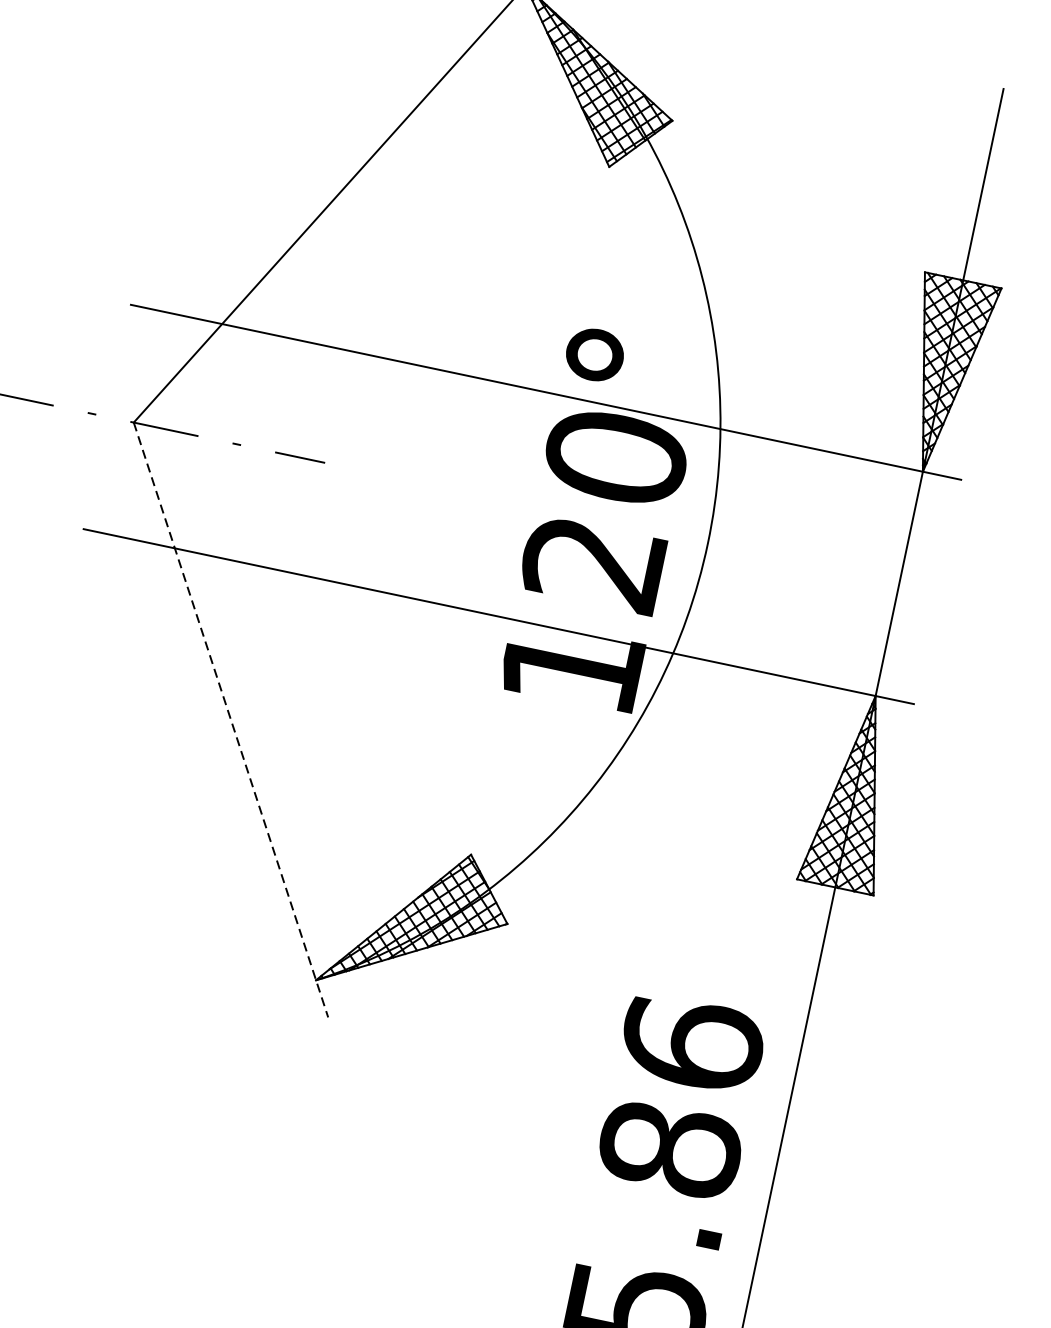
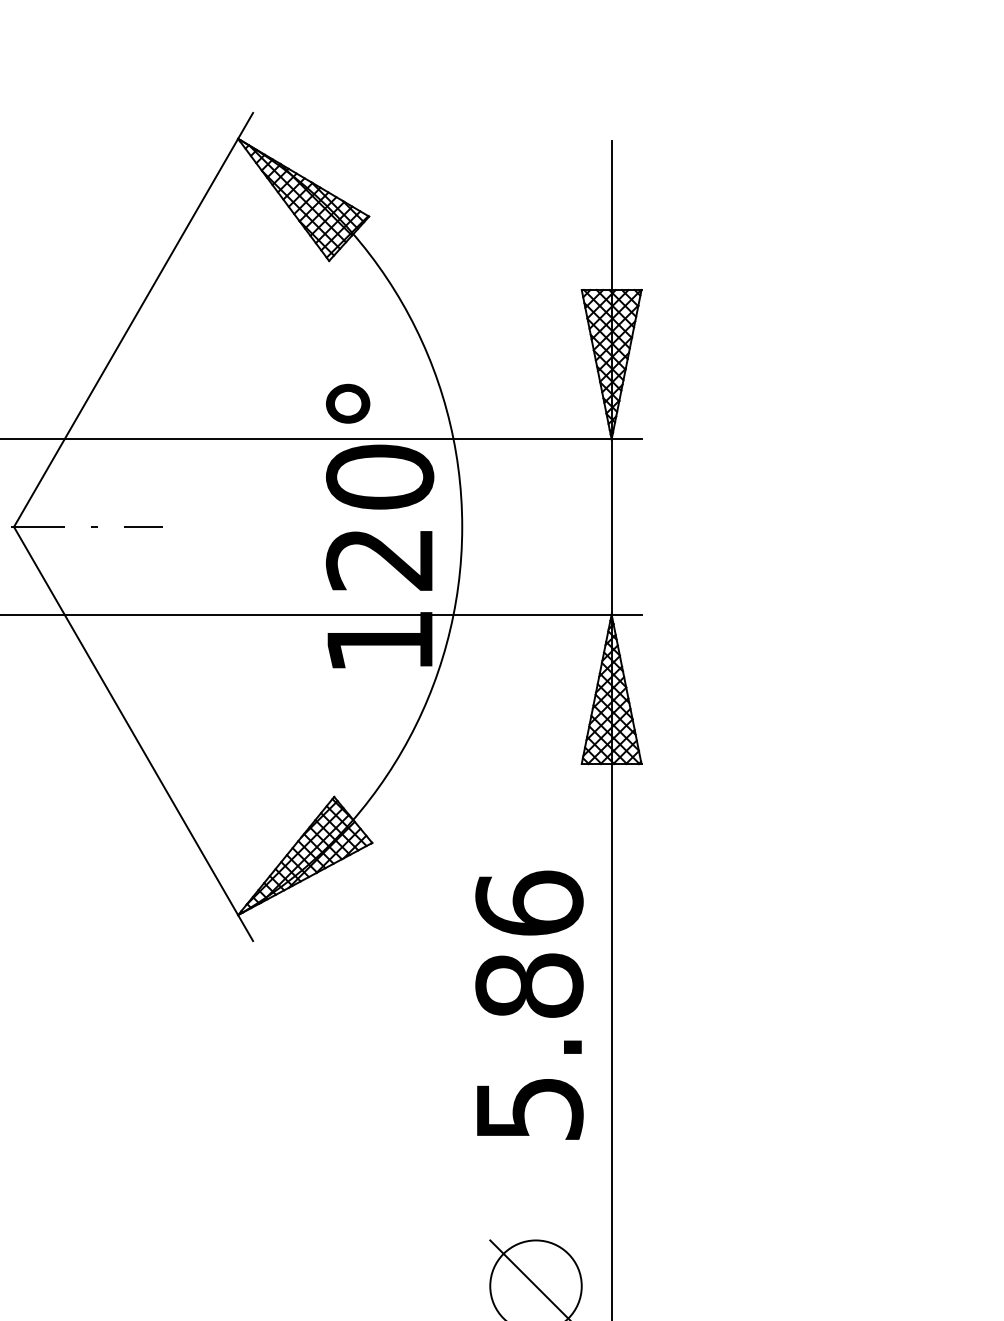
line: (230, 720) -> (133, 734), dashed -> solid

